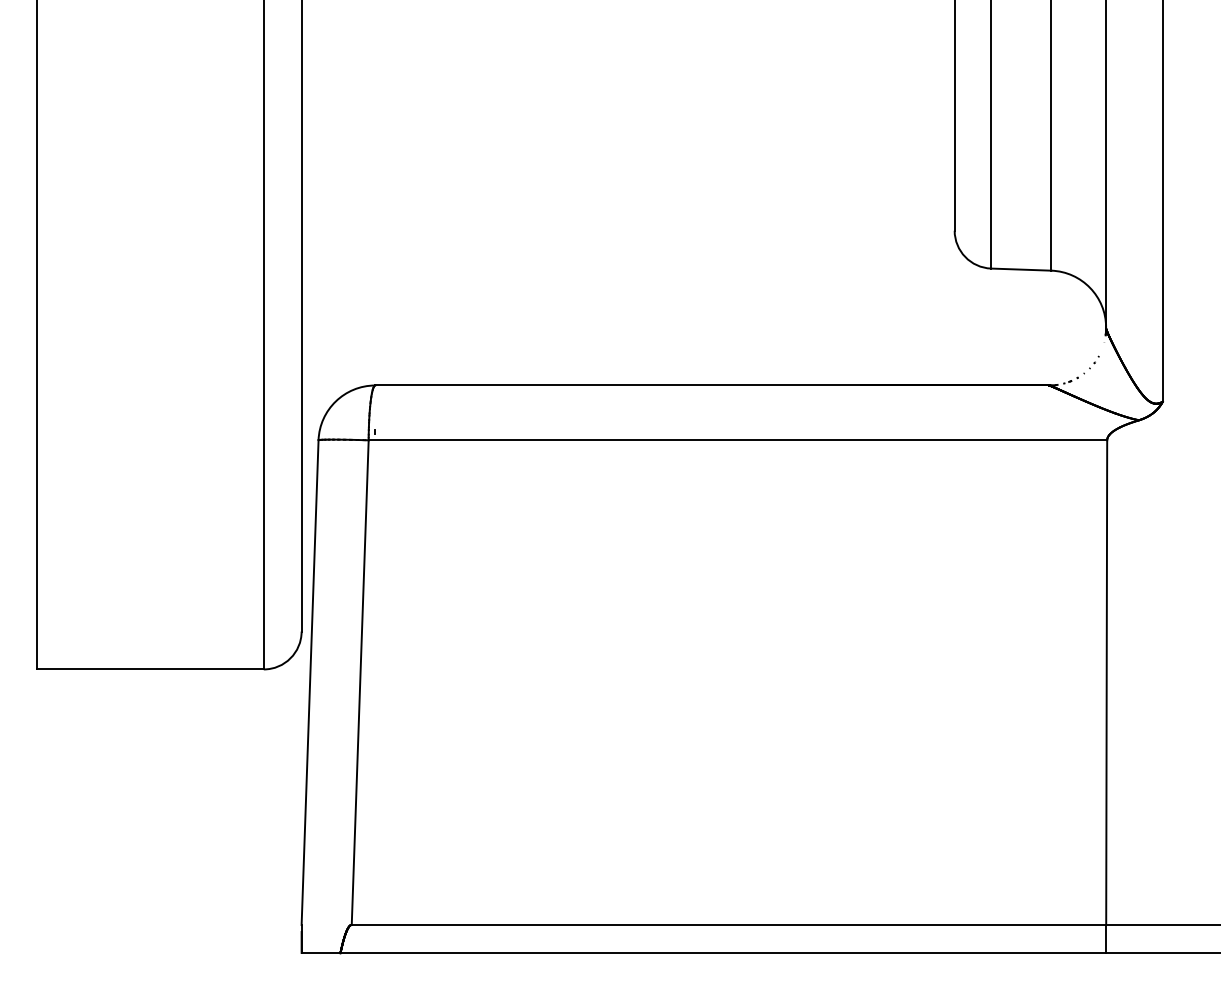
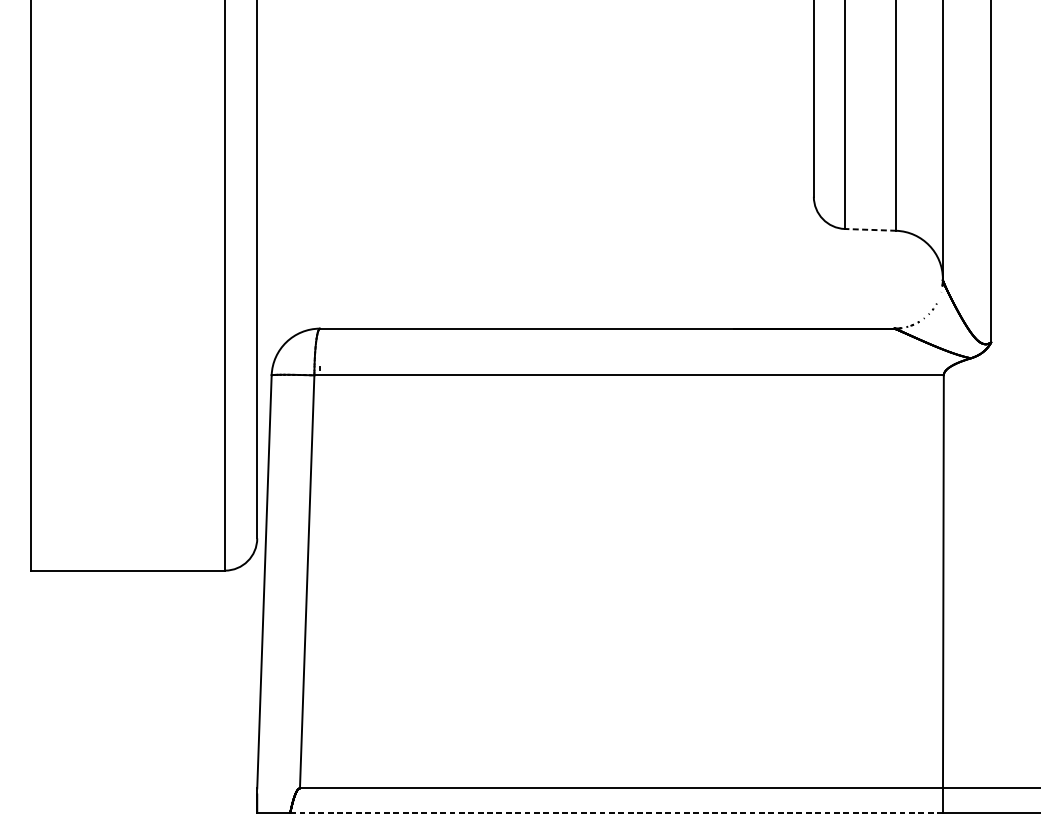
line: (1020, 269) -> (869, 229), solid -> dashed
line: (723, 953) -> (616, 812), solid -> dashed

